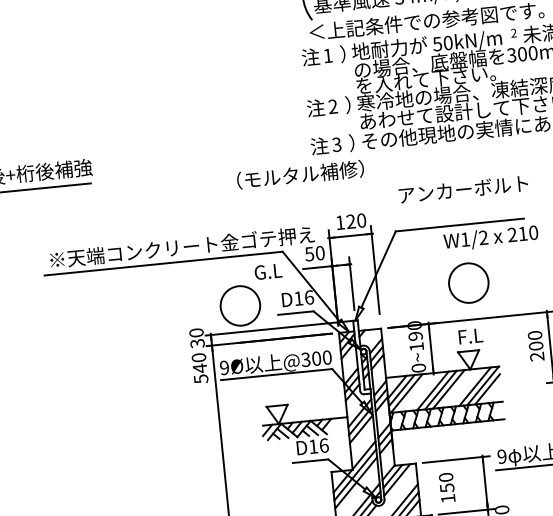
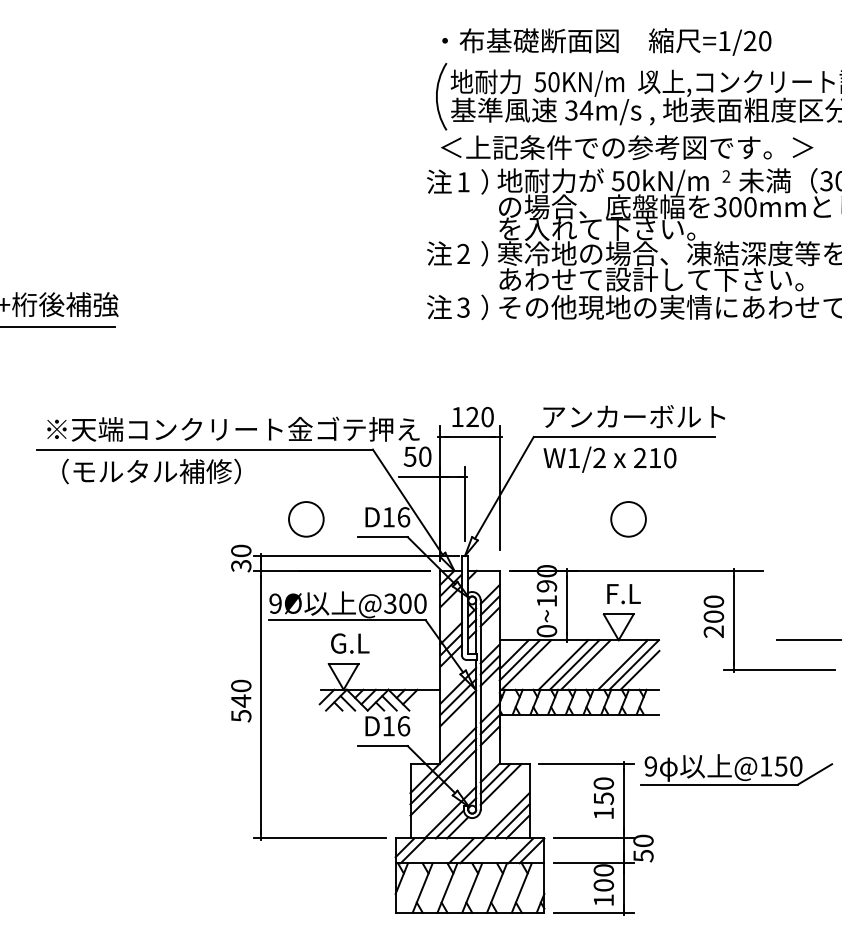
text: (300, 174) -> (151, 471), moved
text: (462, 189) -> (633, 416), moved
text: (490, 238) -> (609, 459), moved
text: (268, 271) -> (350, 643), moved
circle: (468, 283) -> (628, 519), size x0.62
circle: (240, 306) -> (306, 519), size x0.62
text: (200, 368) -> (241, 700), moved
text: (446, 487) -> (603, 797), moved

